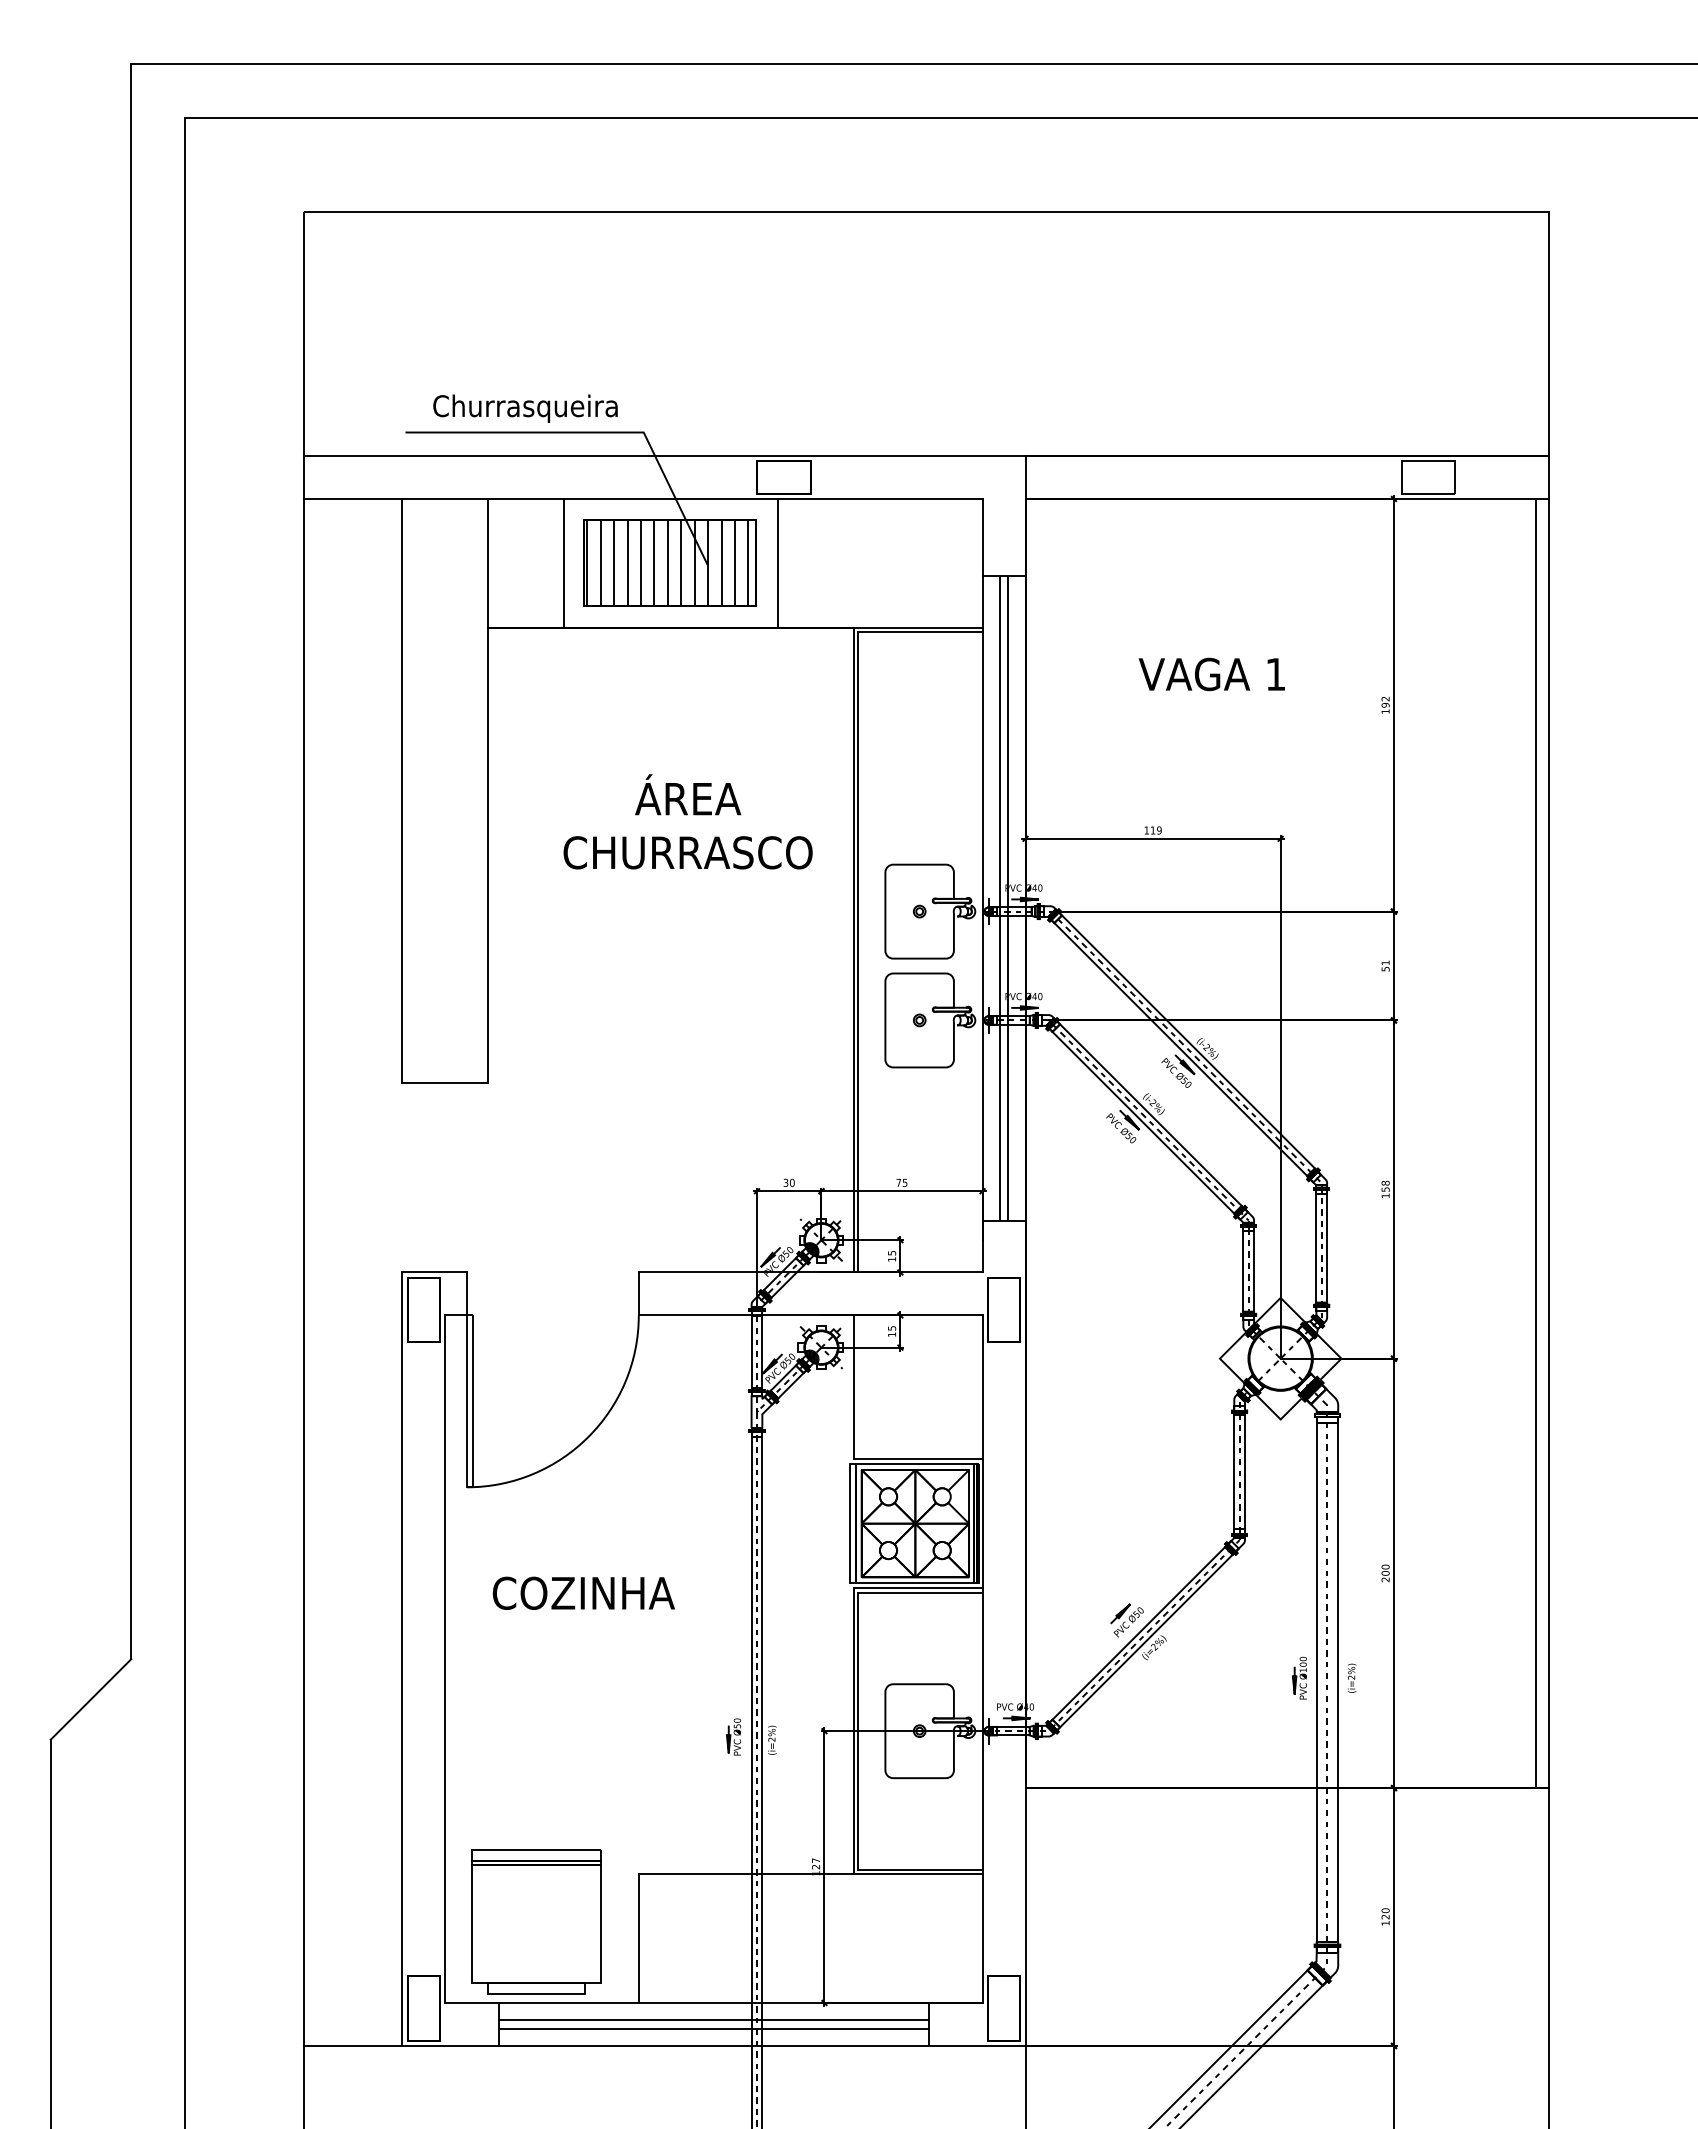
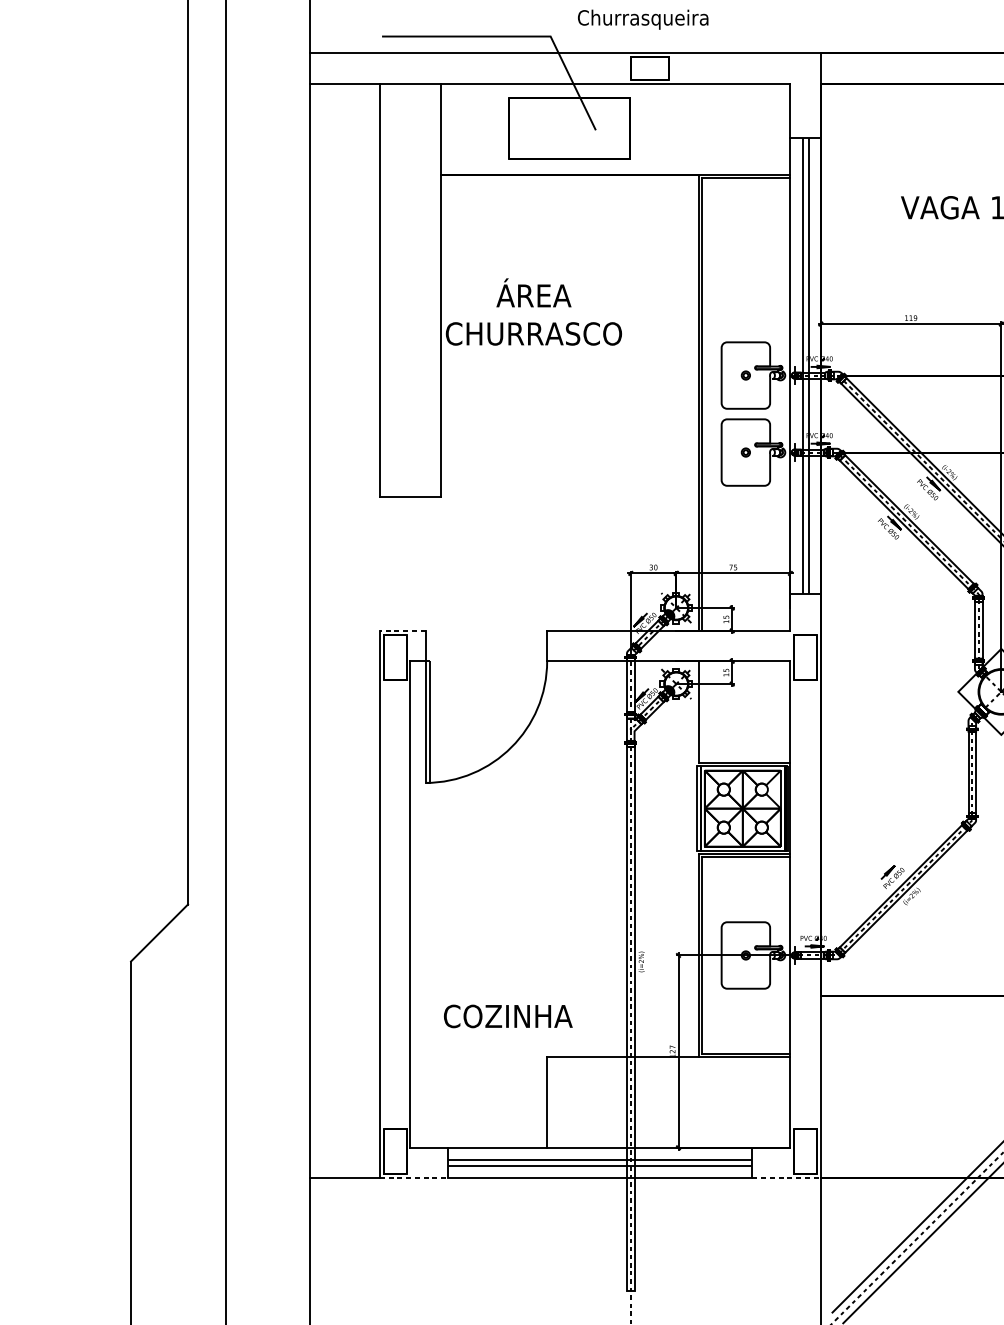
text: (525, 408) -> (643, 19), moved
line: (563, 562) -> (493, 128), removed
hatch: (667, 562) -> (567, 128), removed
line: (778, 562) -> (645, 128), removed
text: (687, 821) -> (533, 311), moved
line: (434, 1272) -> (402, 630), solid -> dashed
text: (583, 1592) -> (508, 1015), moved
part: (733, 1736) -> (614, 959), removed
part: (536, 1921) -> (474, 1090), removed
line: (451, 2045) -> (414, 1177), solid -> dashed
line: (977, 2045) -> (786, 1177), solid -> dashed

